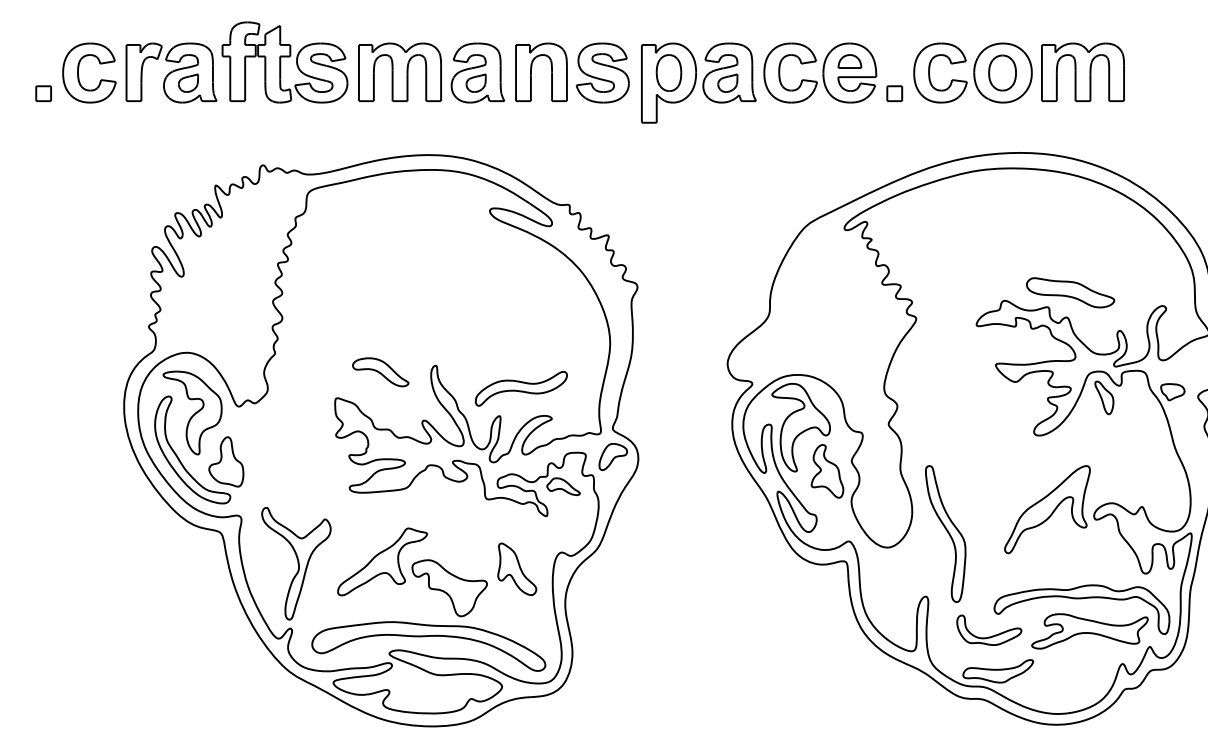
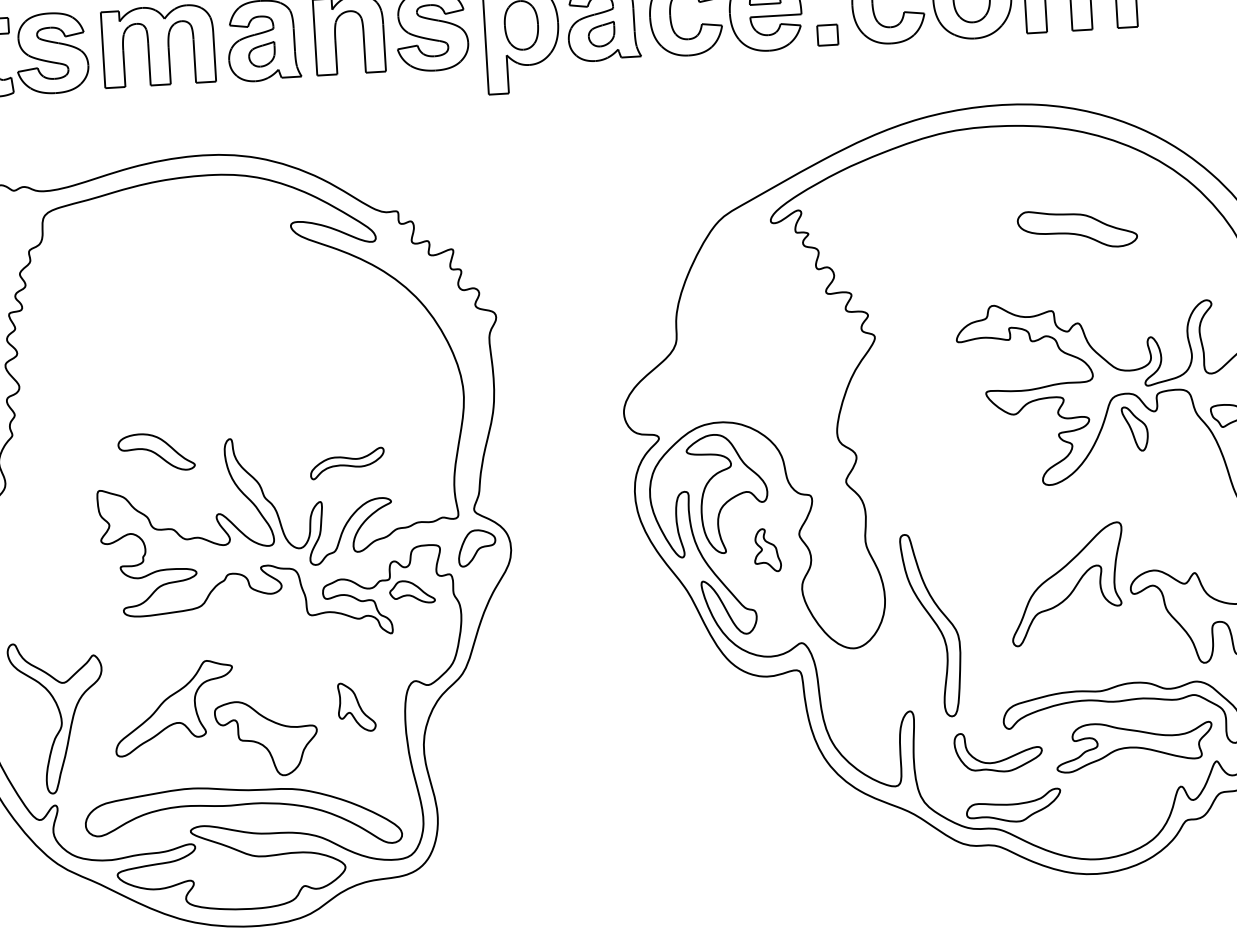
part: (1070, 292) -> (1077, 228), moved
part: (520, 388) -> (346, 463), size x0.6
part: (827, 471) -> (767, 550), size x0.6
part: (517, 568) -> (356, 706), size x0.7

